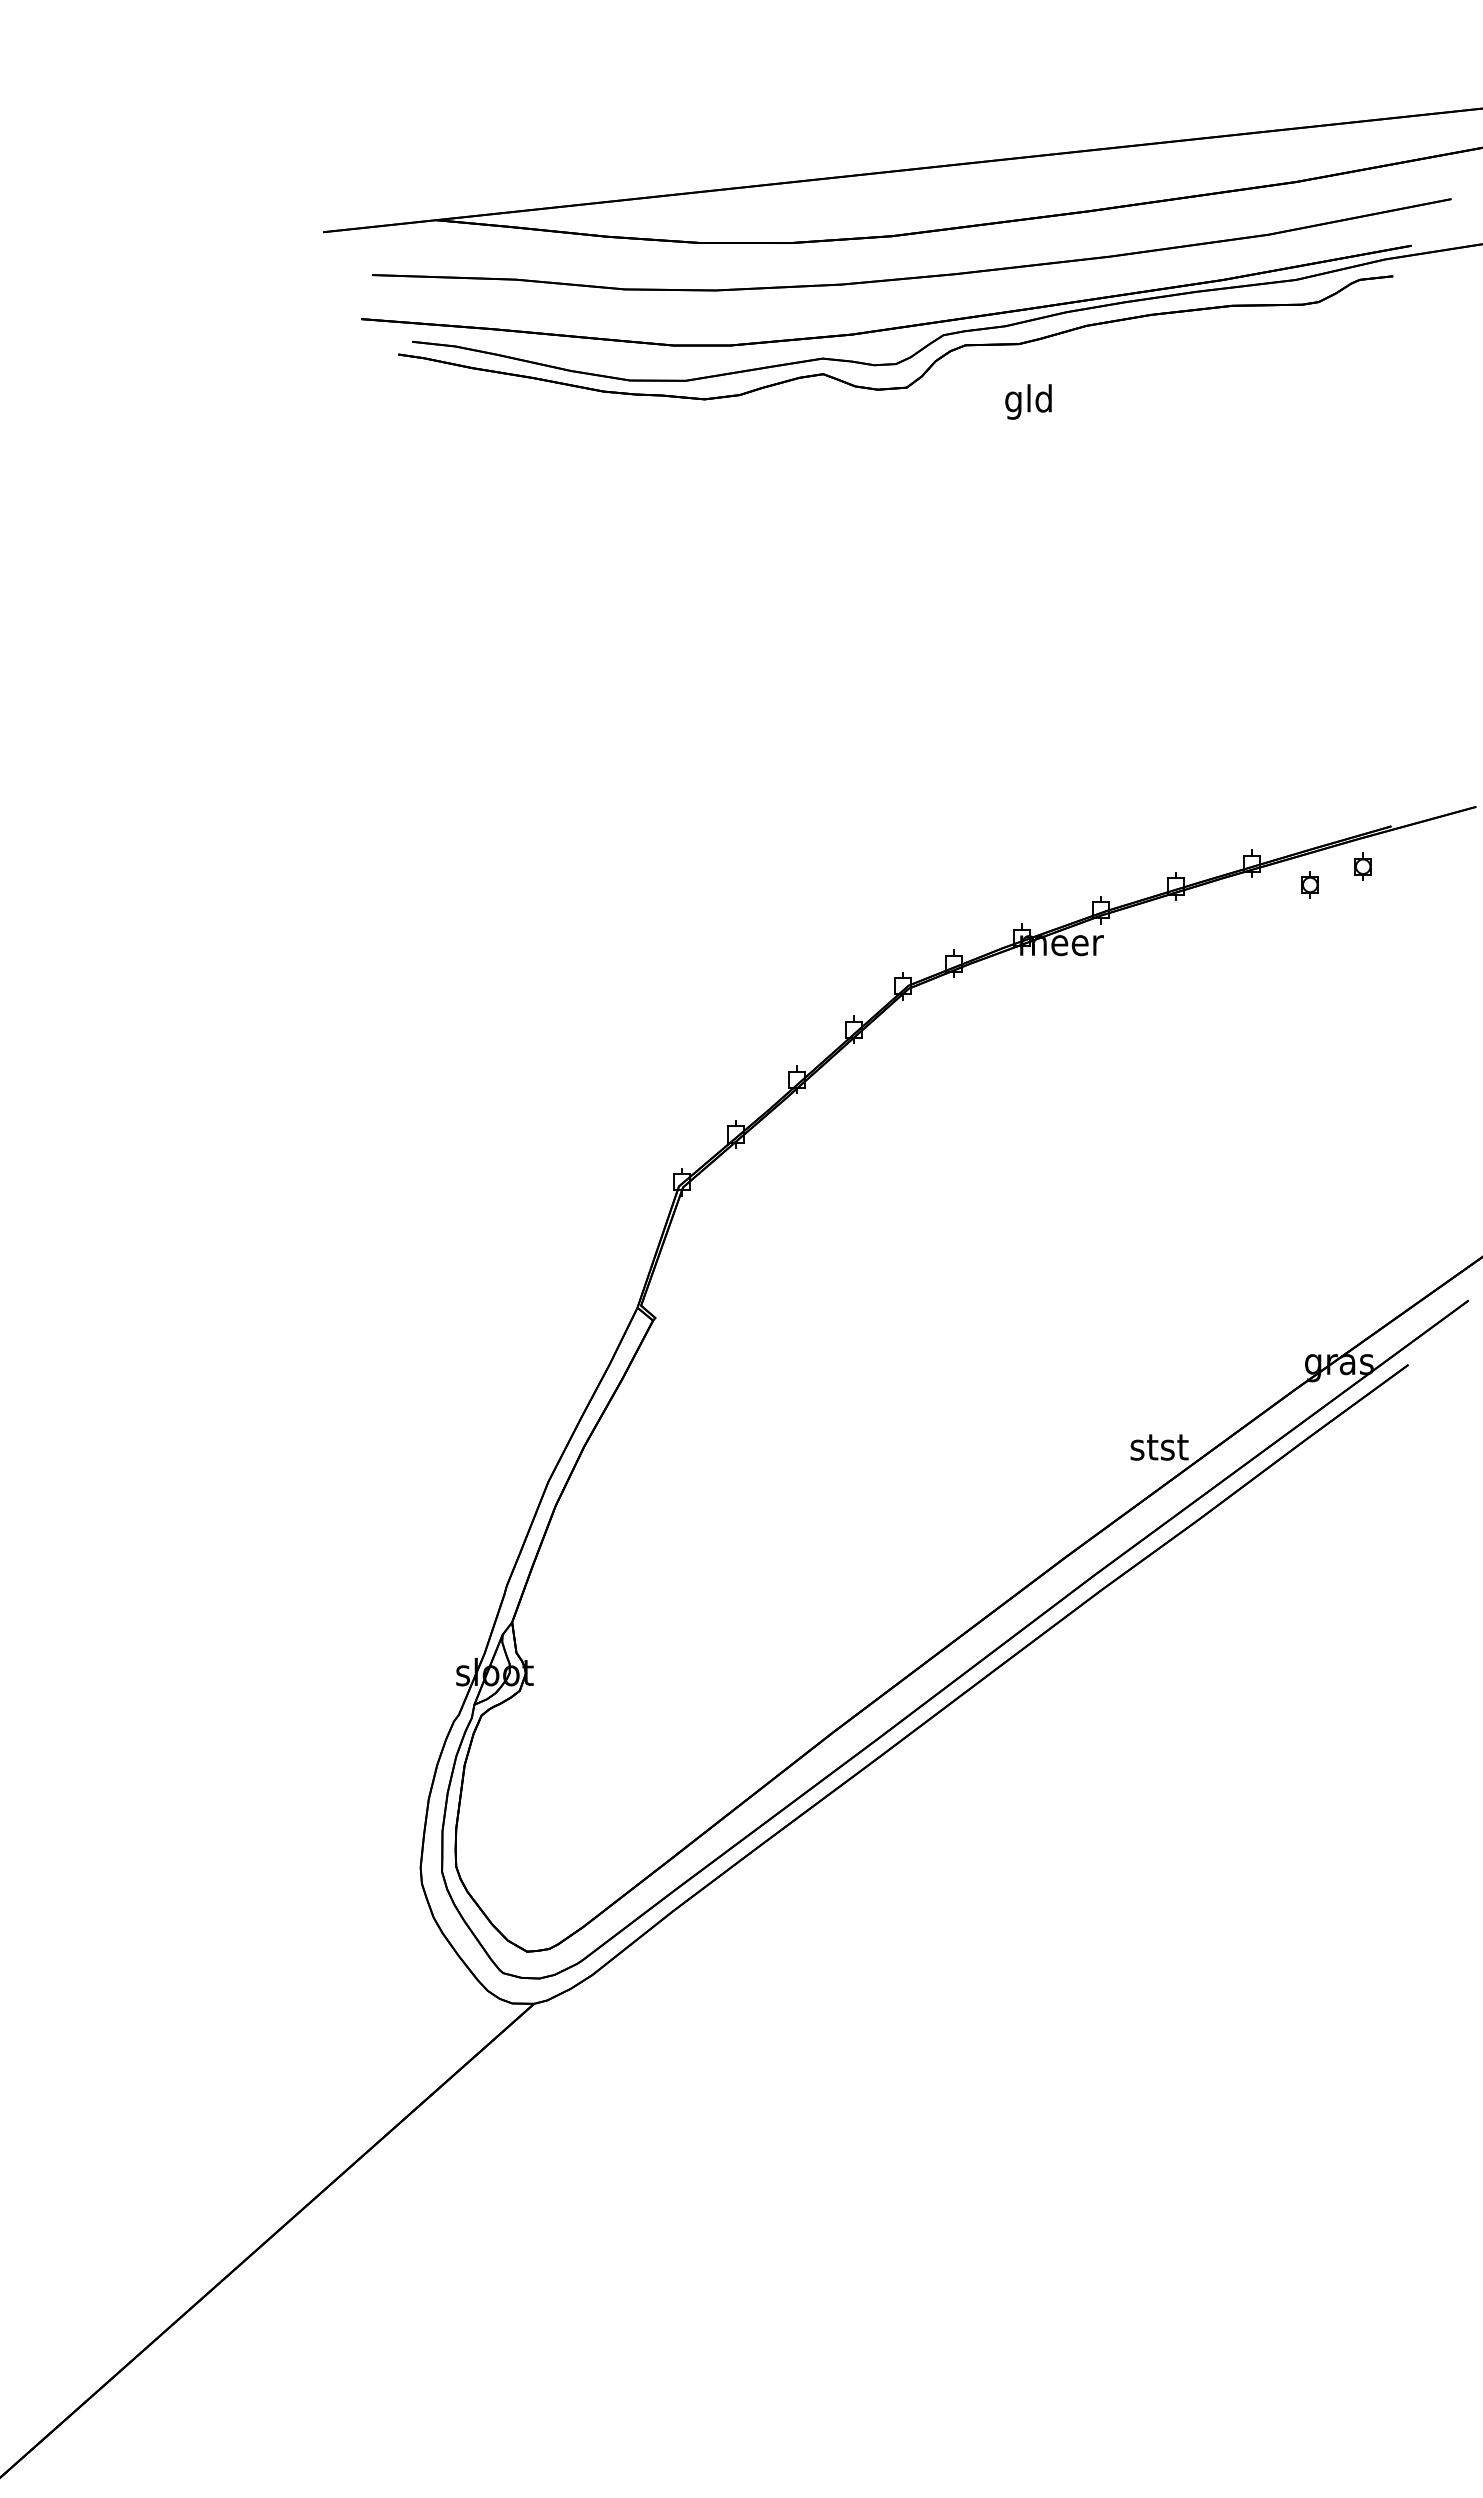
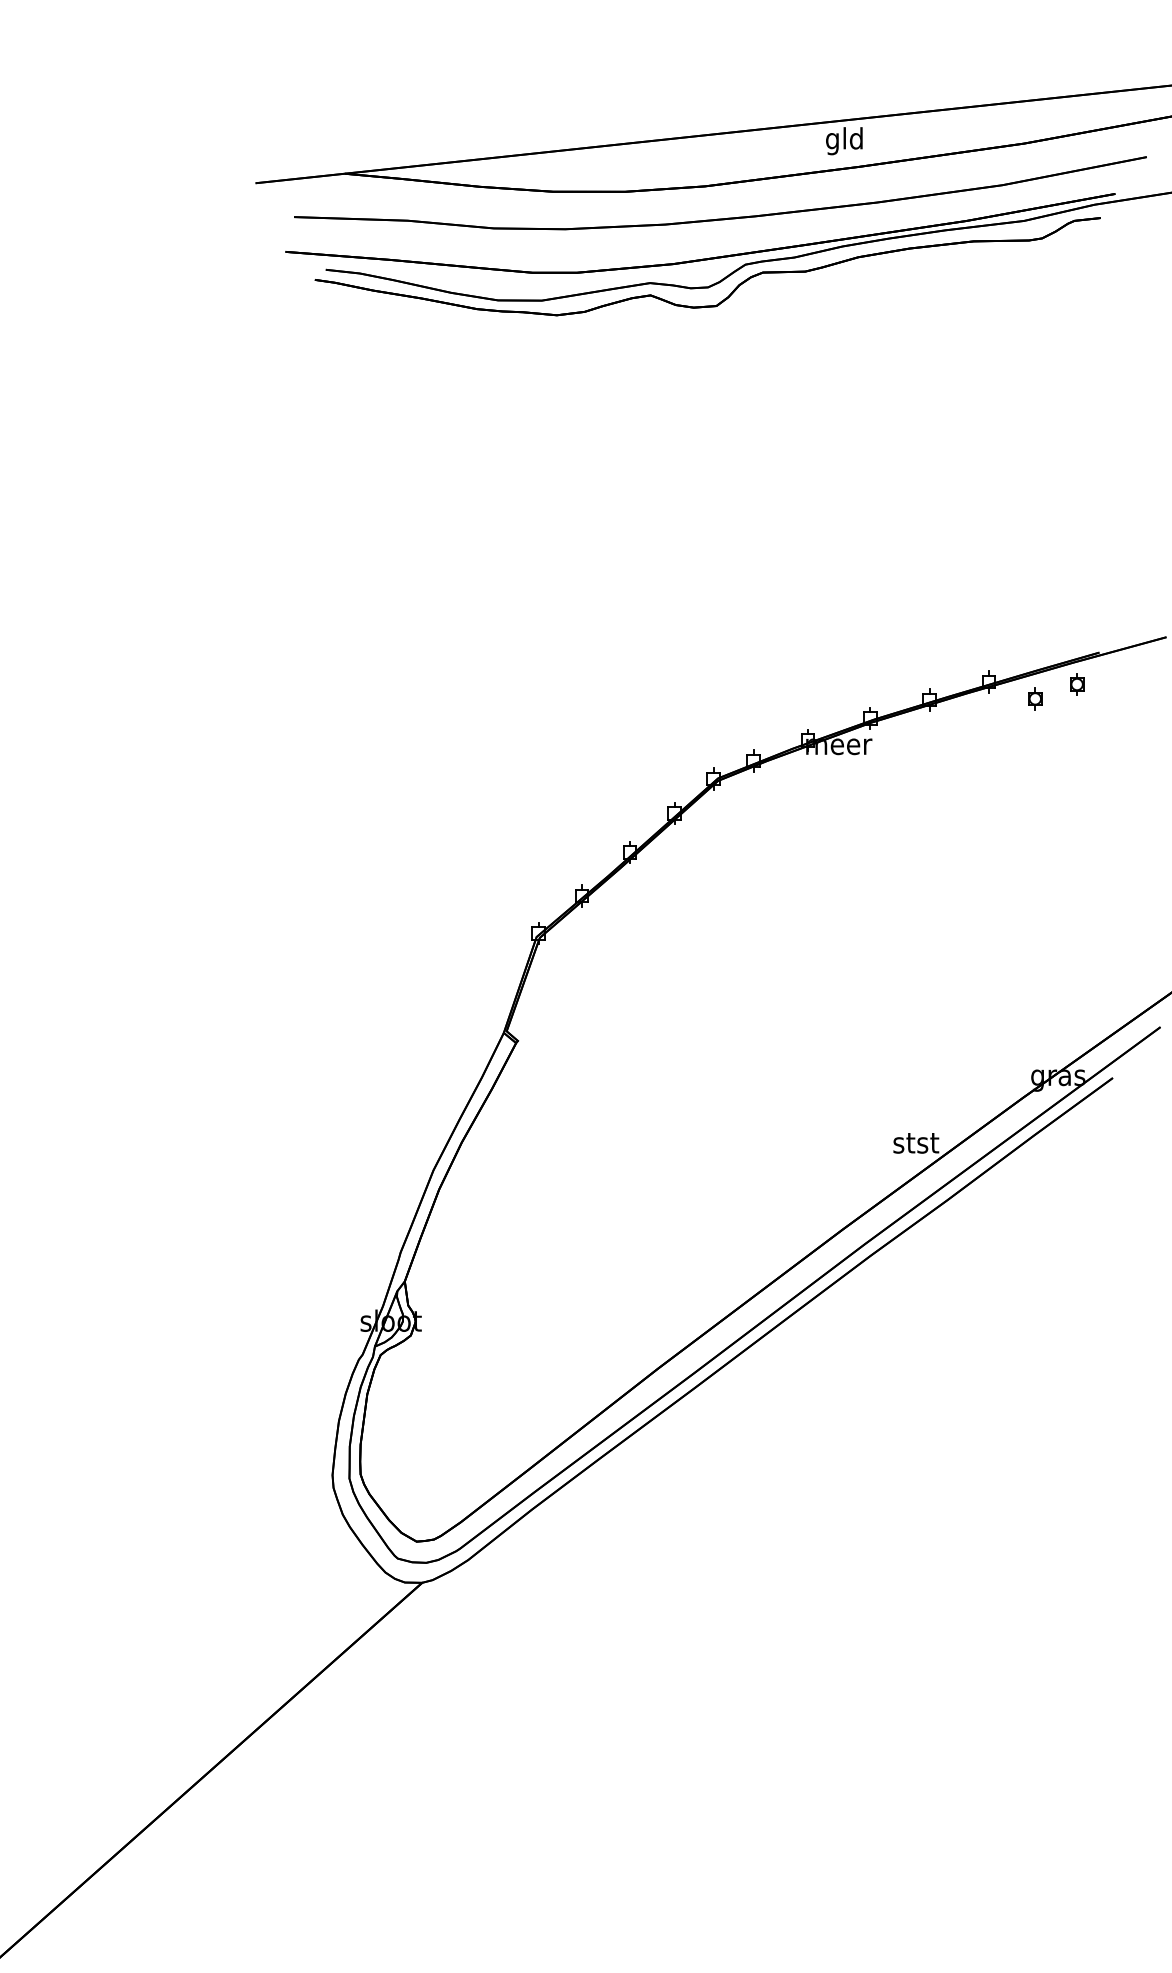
text: (1028, 401) -> (844, 140), moved

